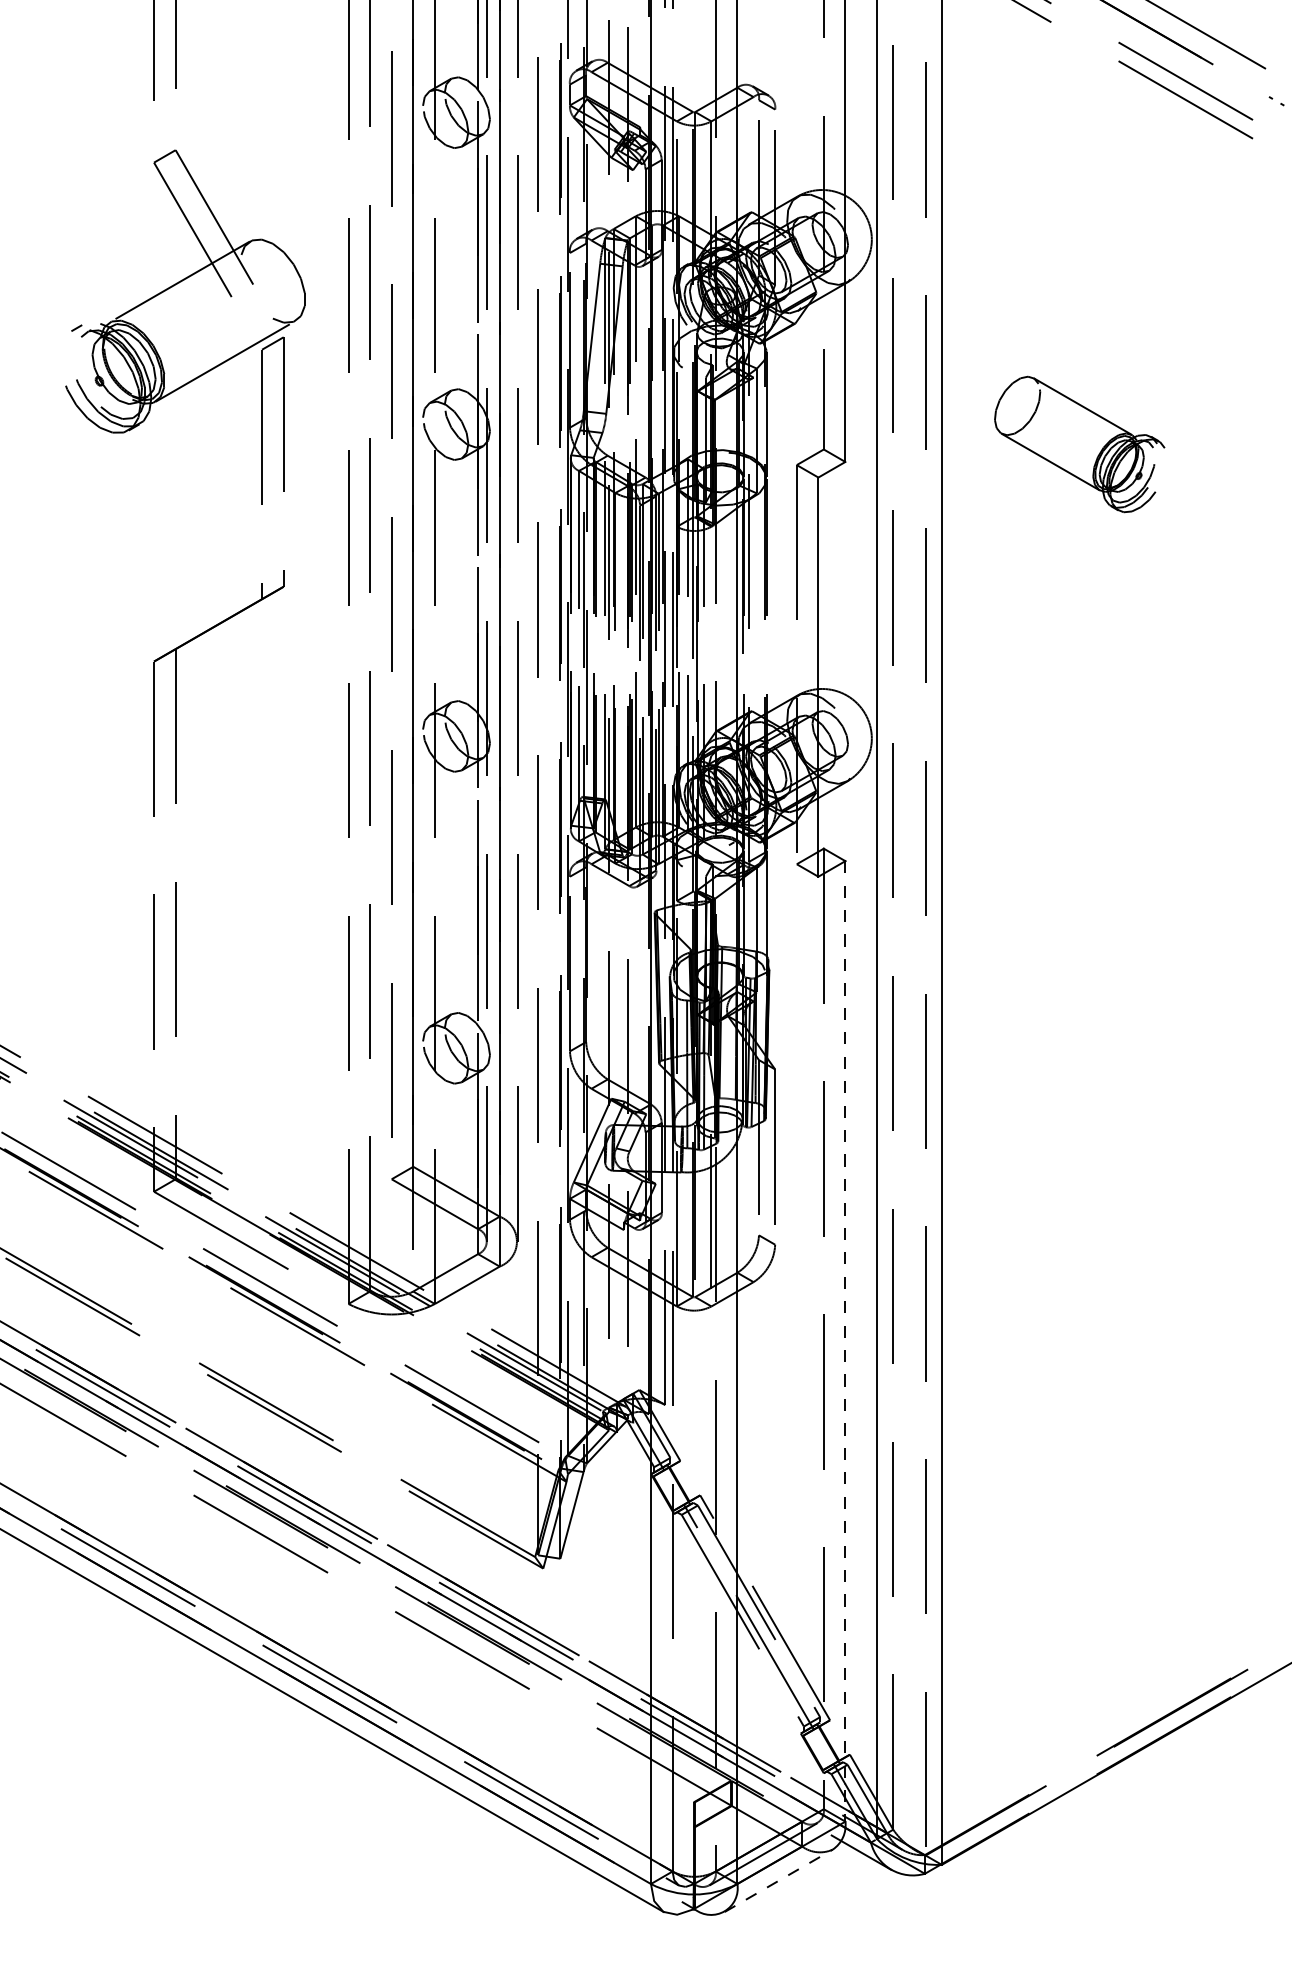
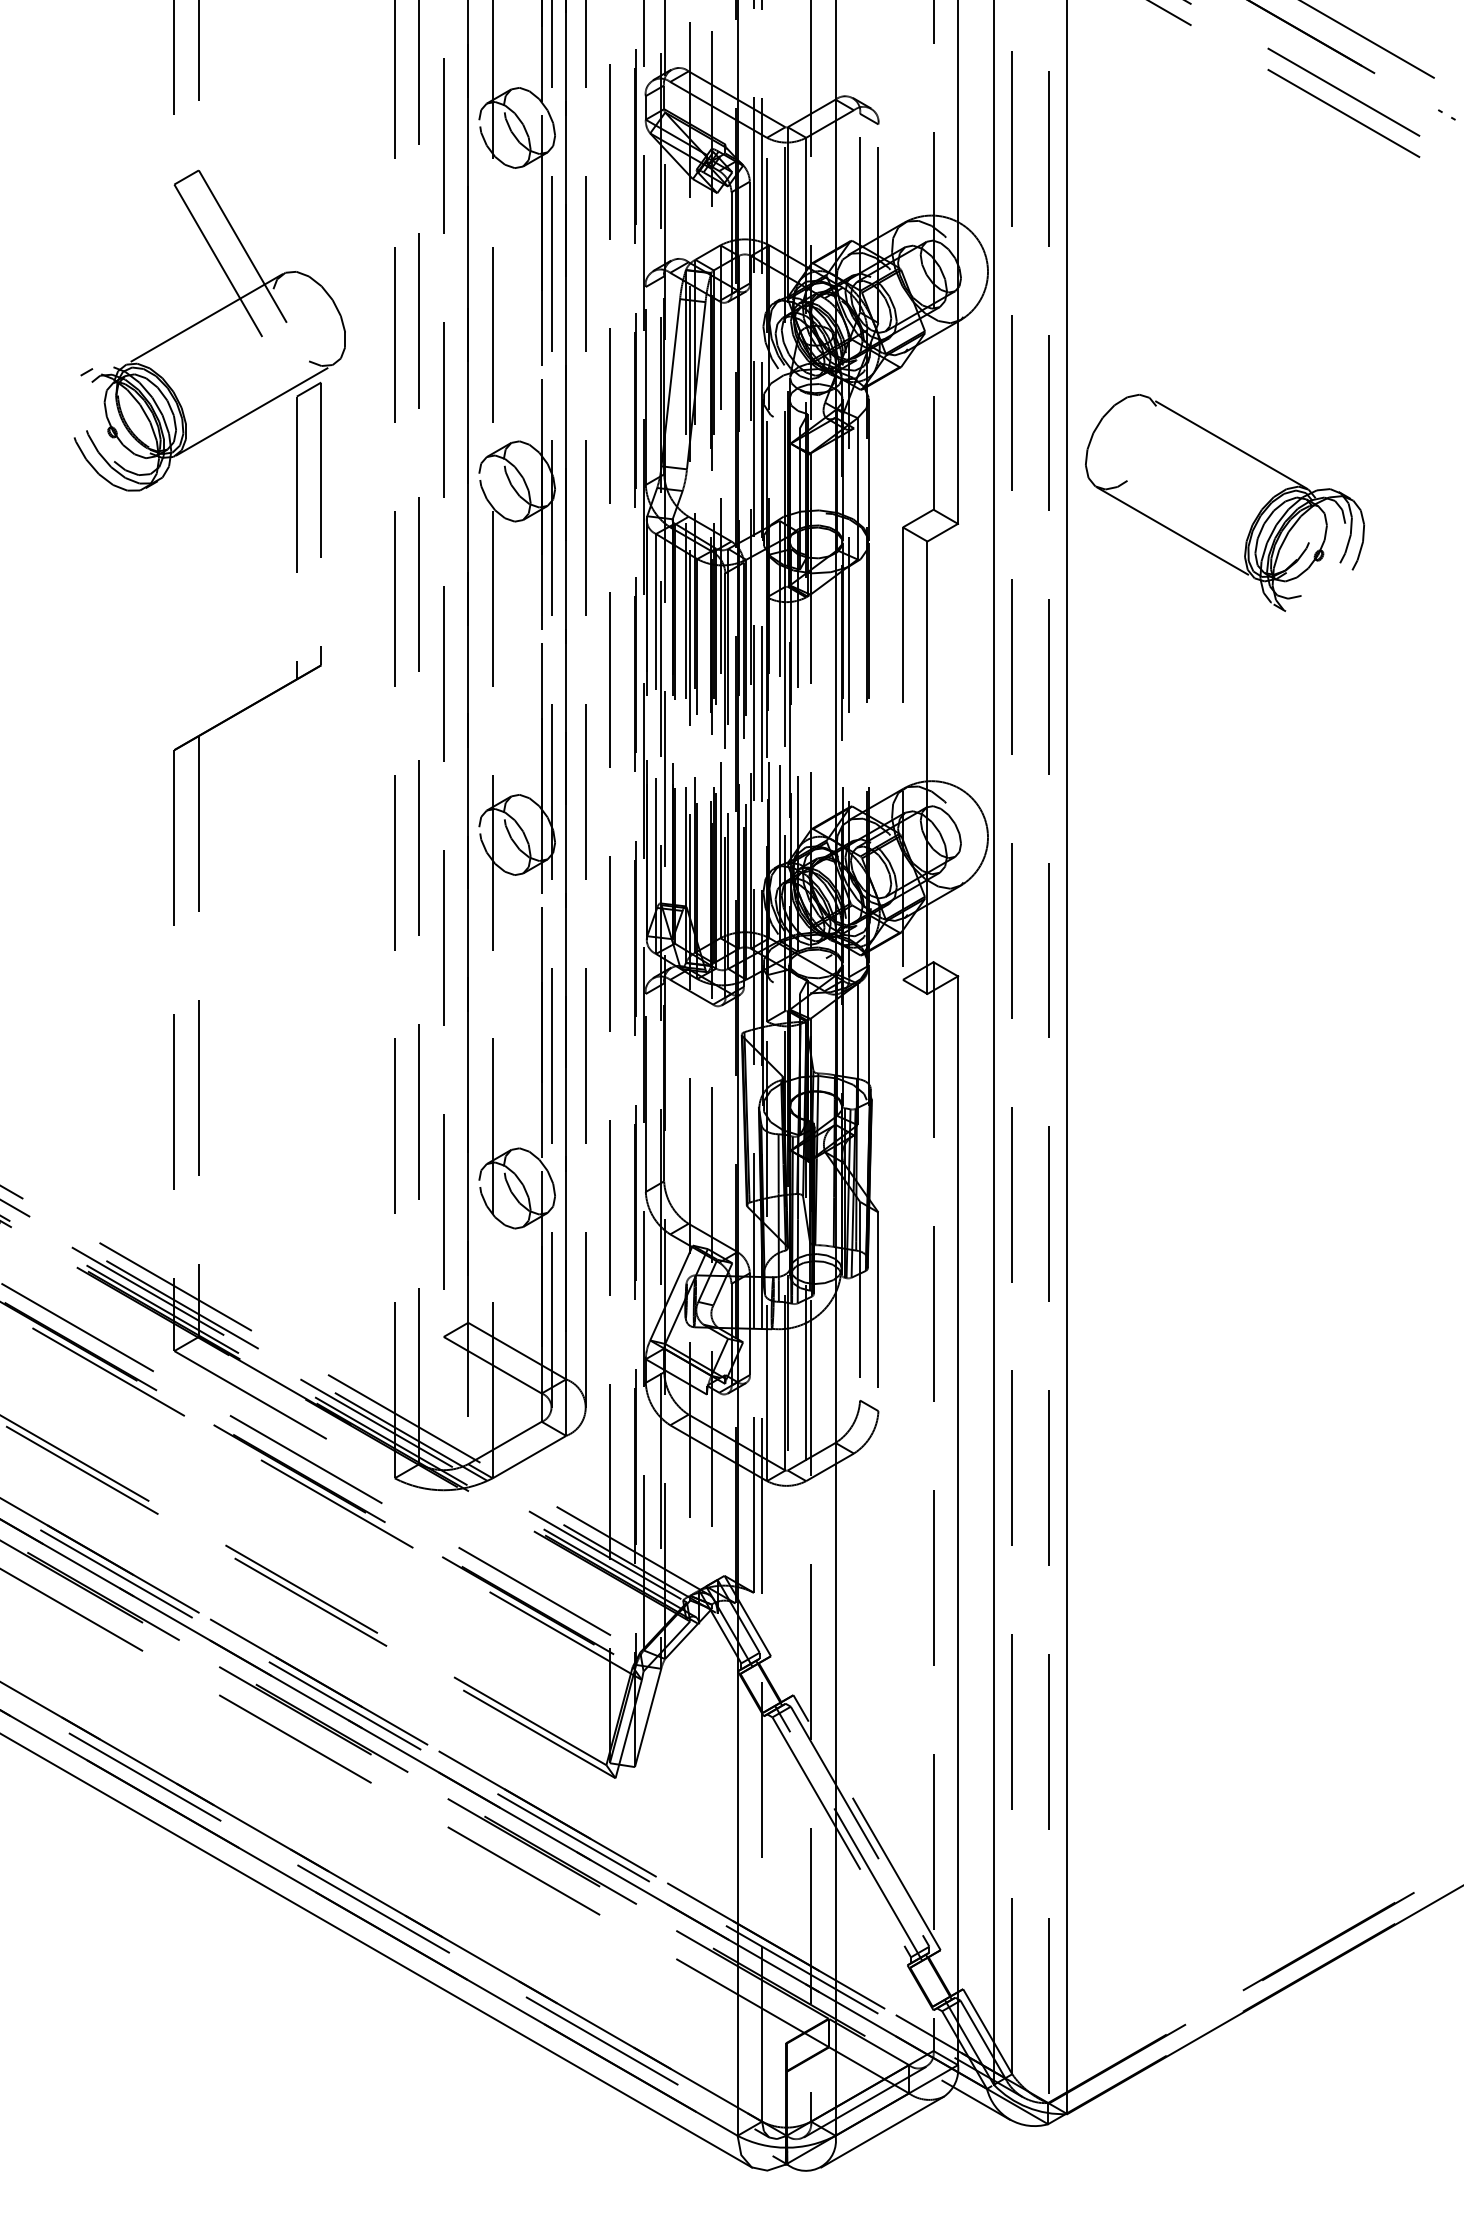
part: (1080, 443) -> (1224, 502), size x1.43
line: (845, 1342) -> (958, 1521), dashed -> solid
line: (778, 1881) -> (882, 2132), dashed -> solid

